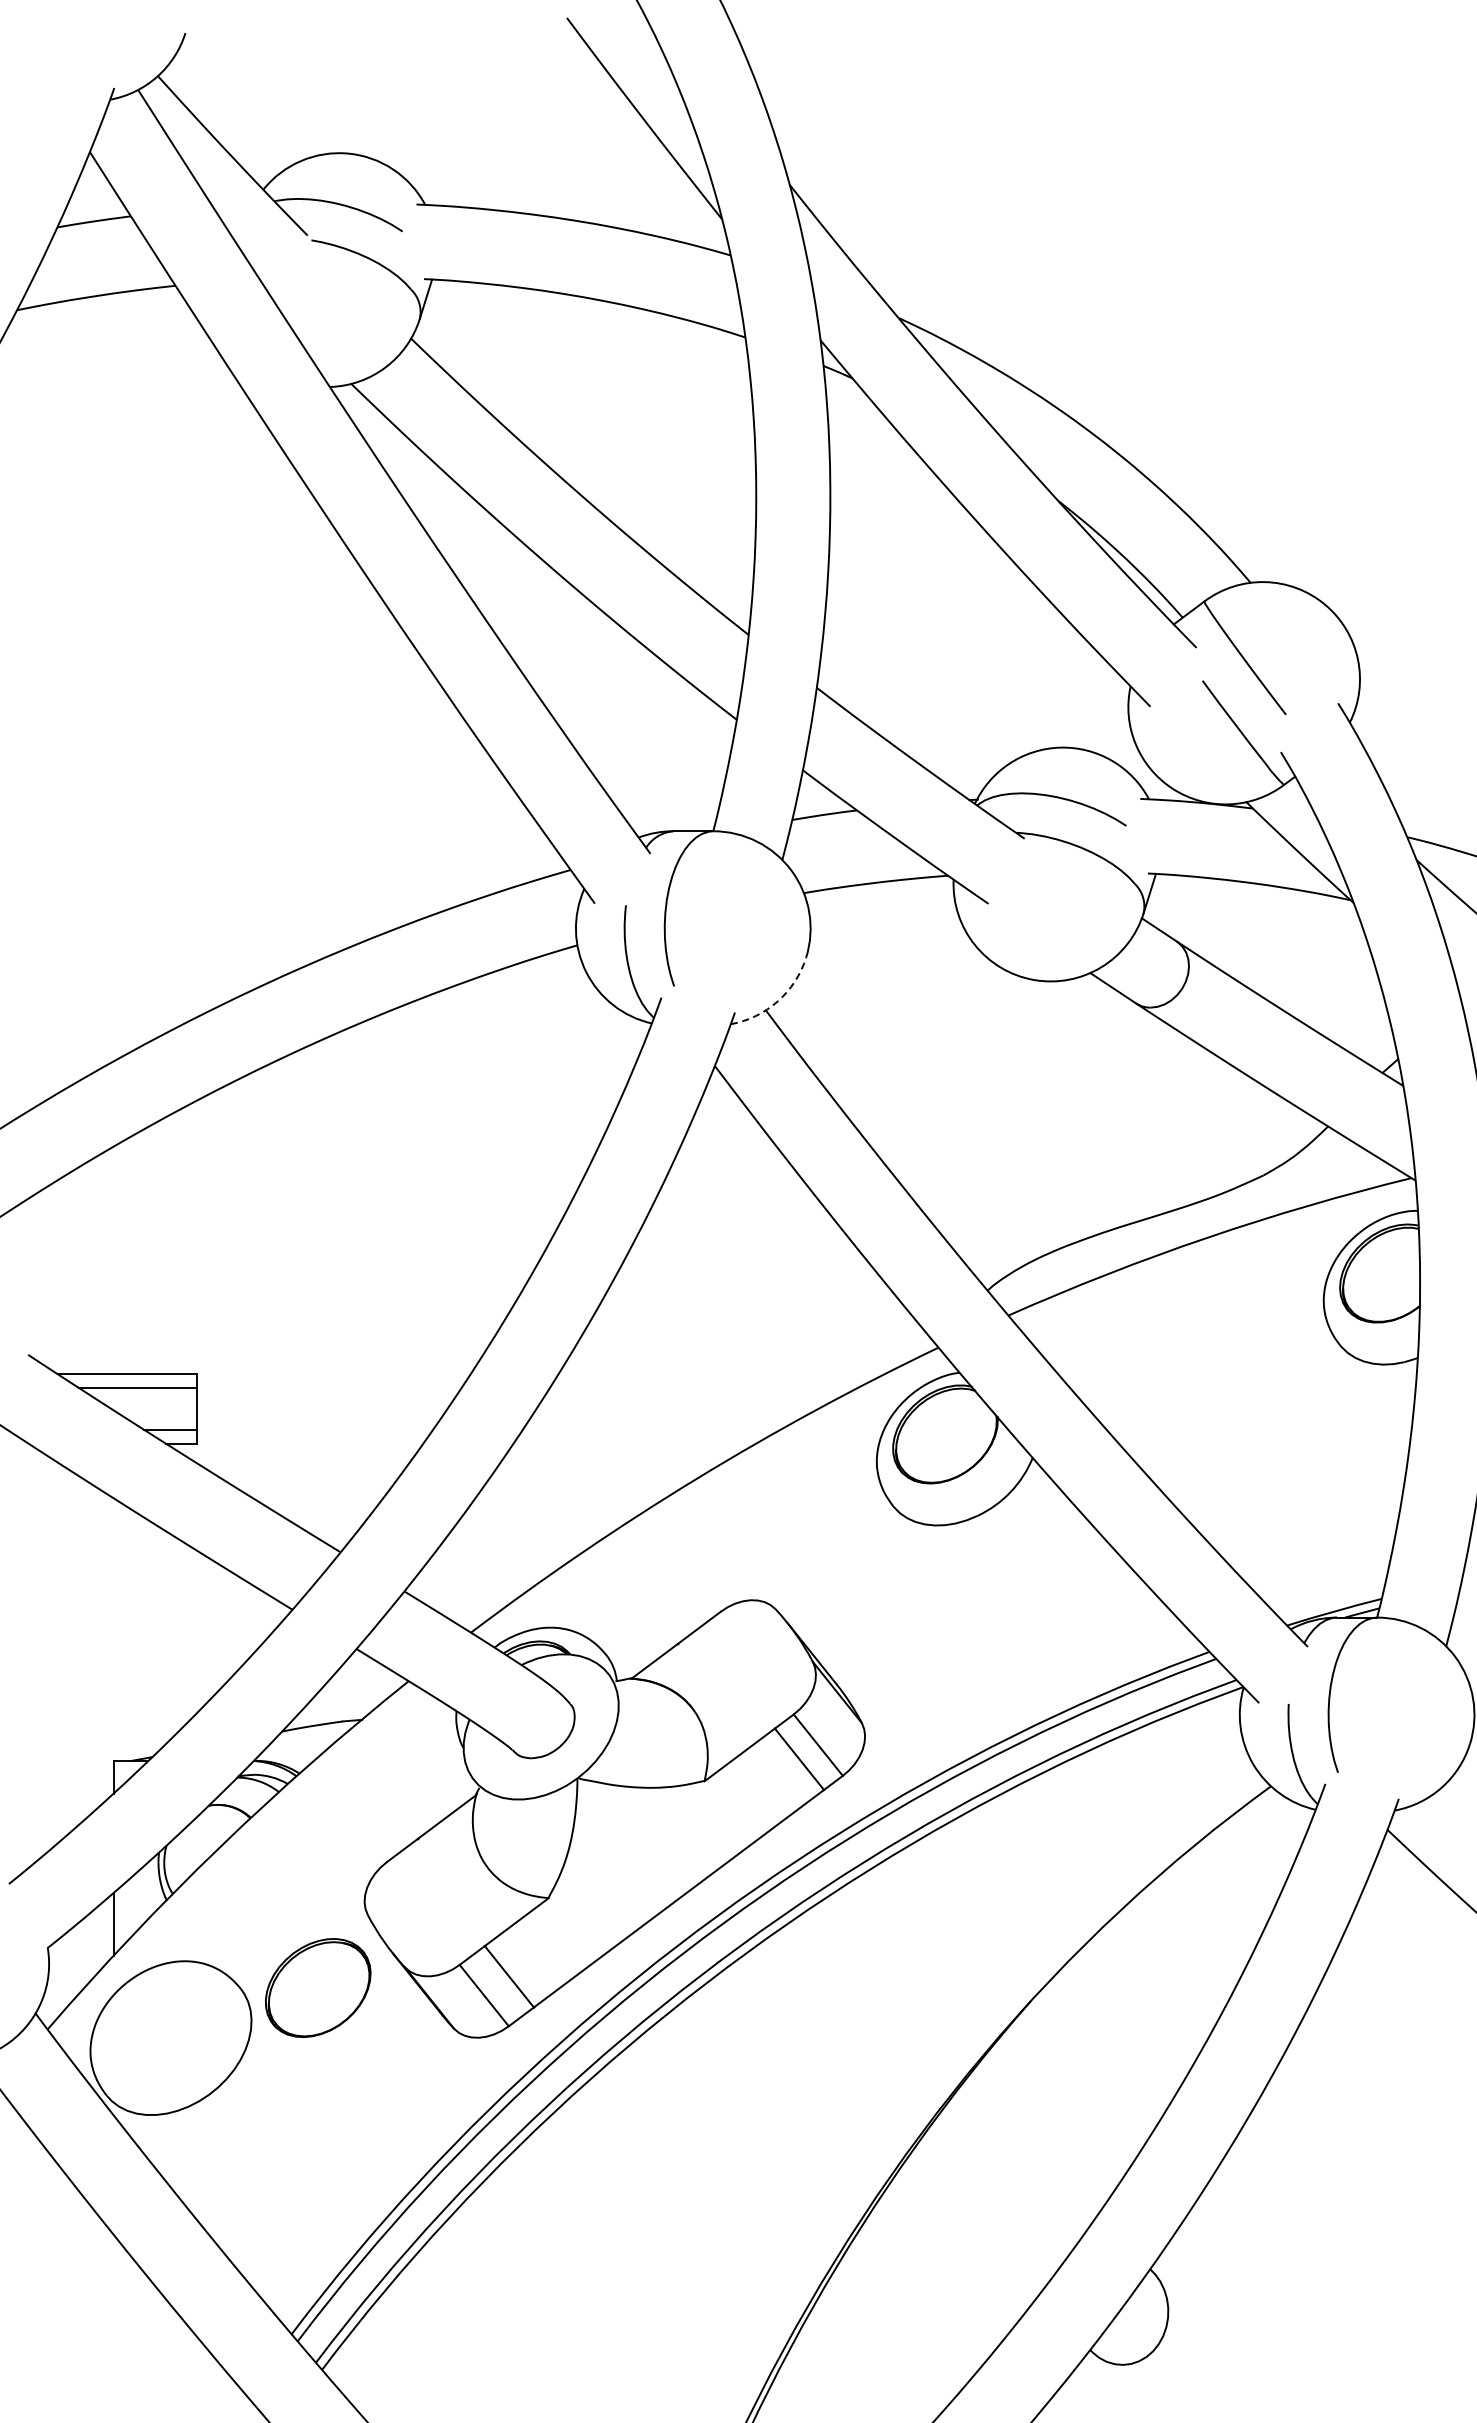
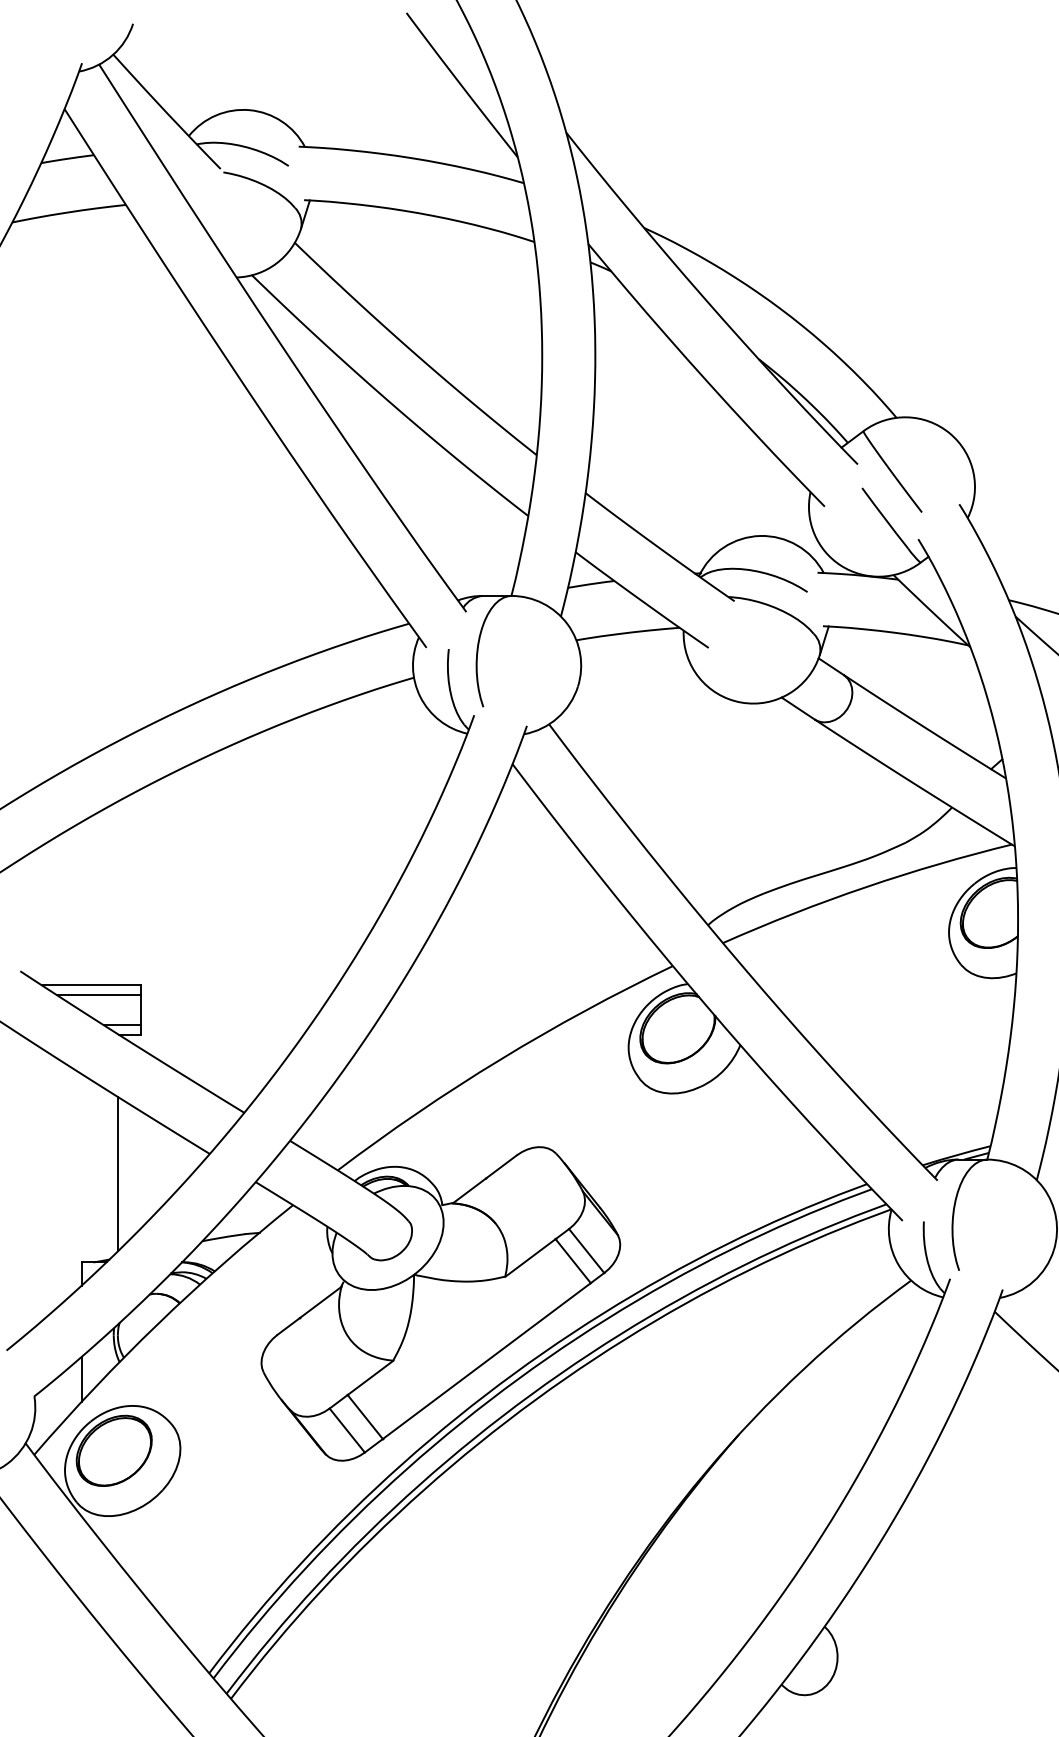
arc: (777, 1001) -> (557, 717), dashed -> solid
line: (164, 1637) -> (118, 1173), added
part: (318, 1987) -> (114, 1450), moved

